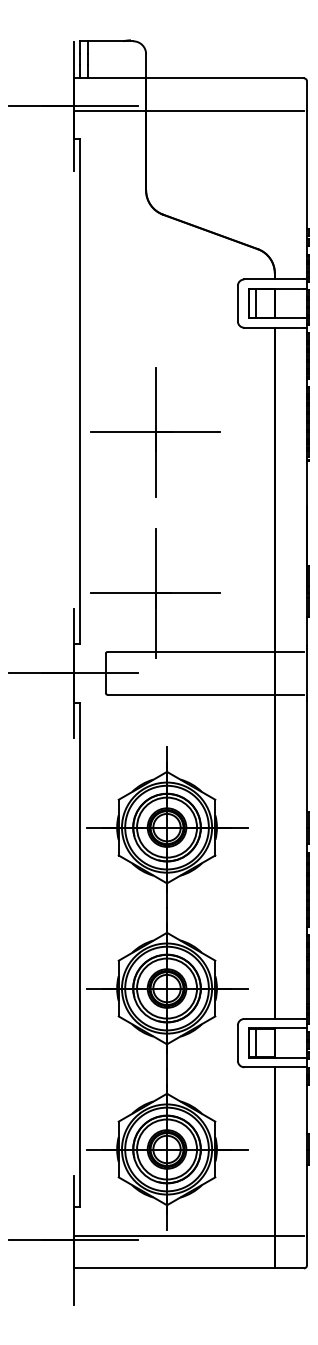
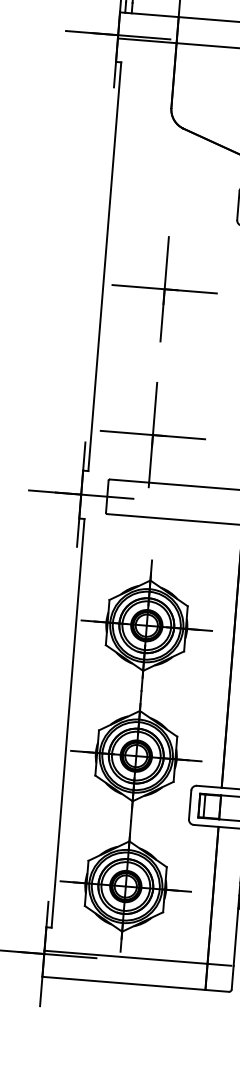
part: (155, 432) -> (164, 289), moved

